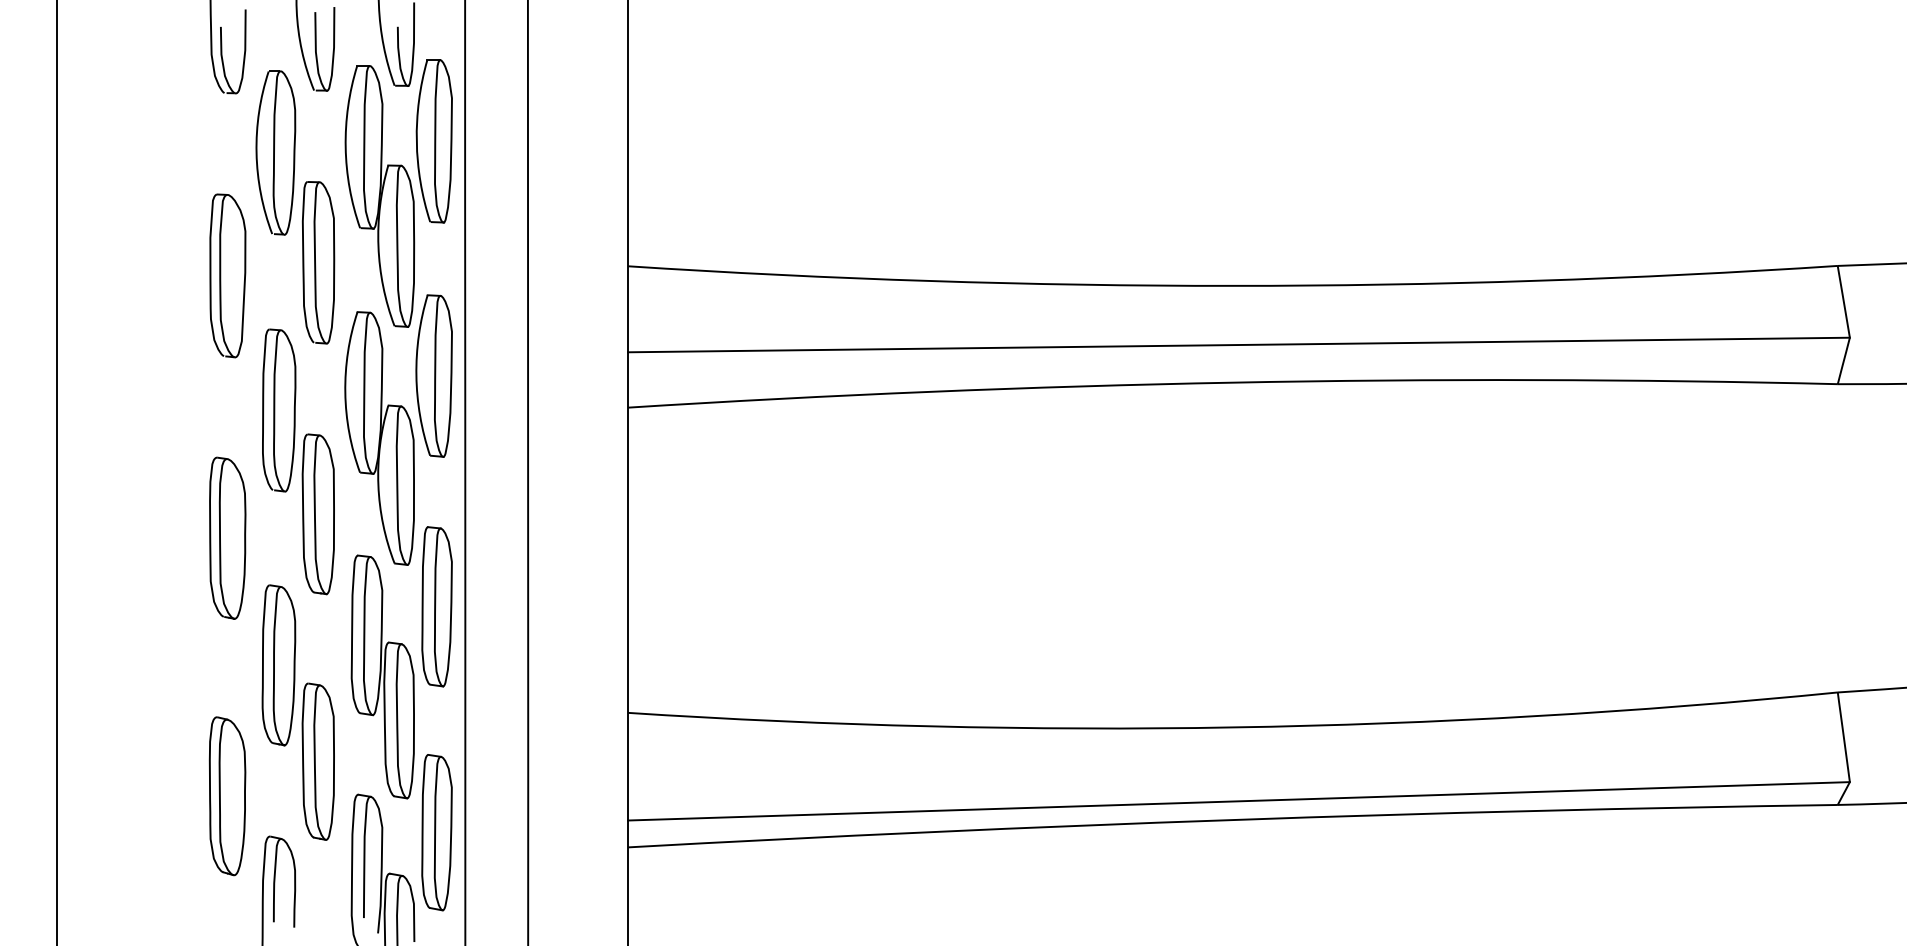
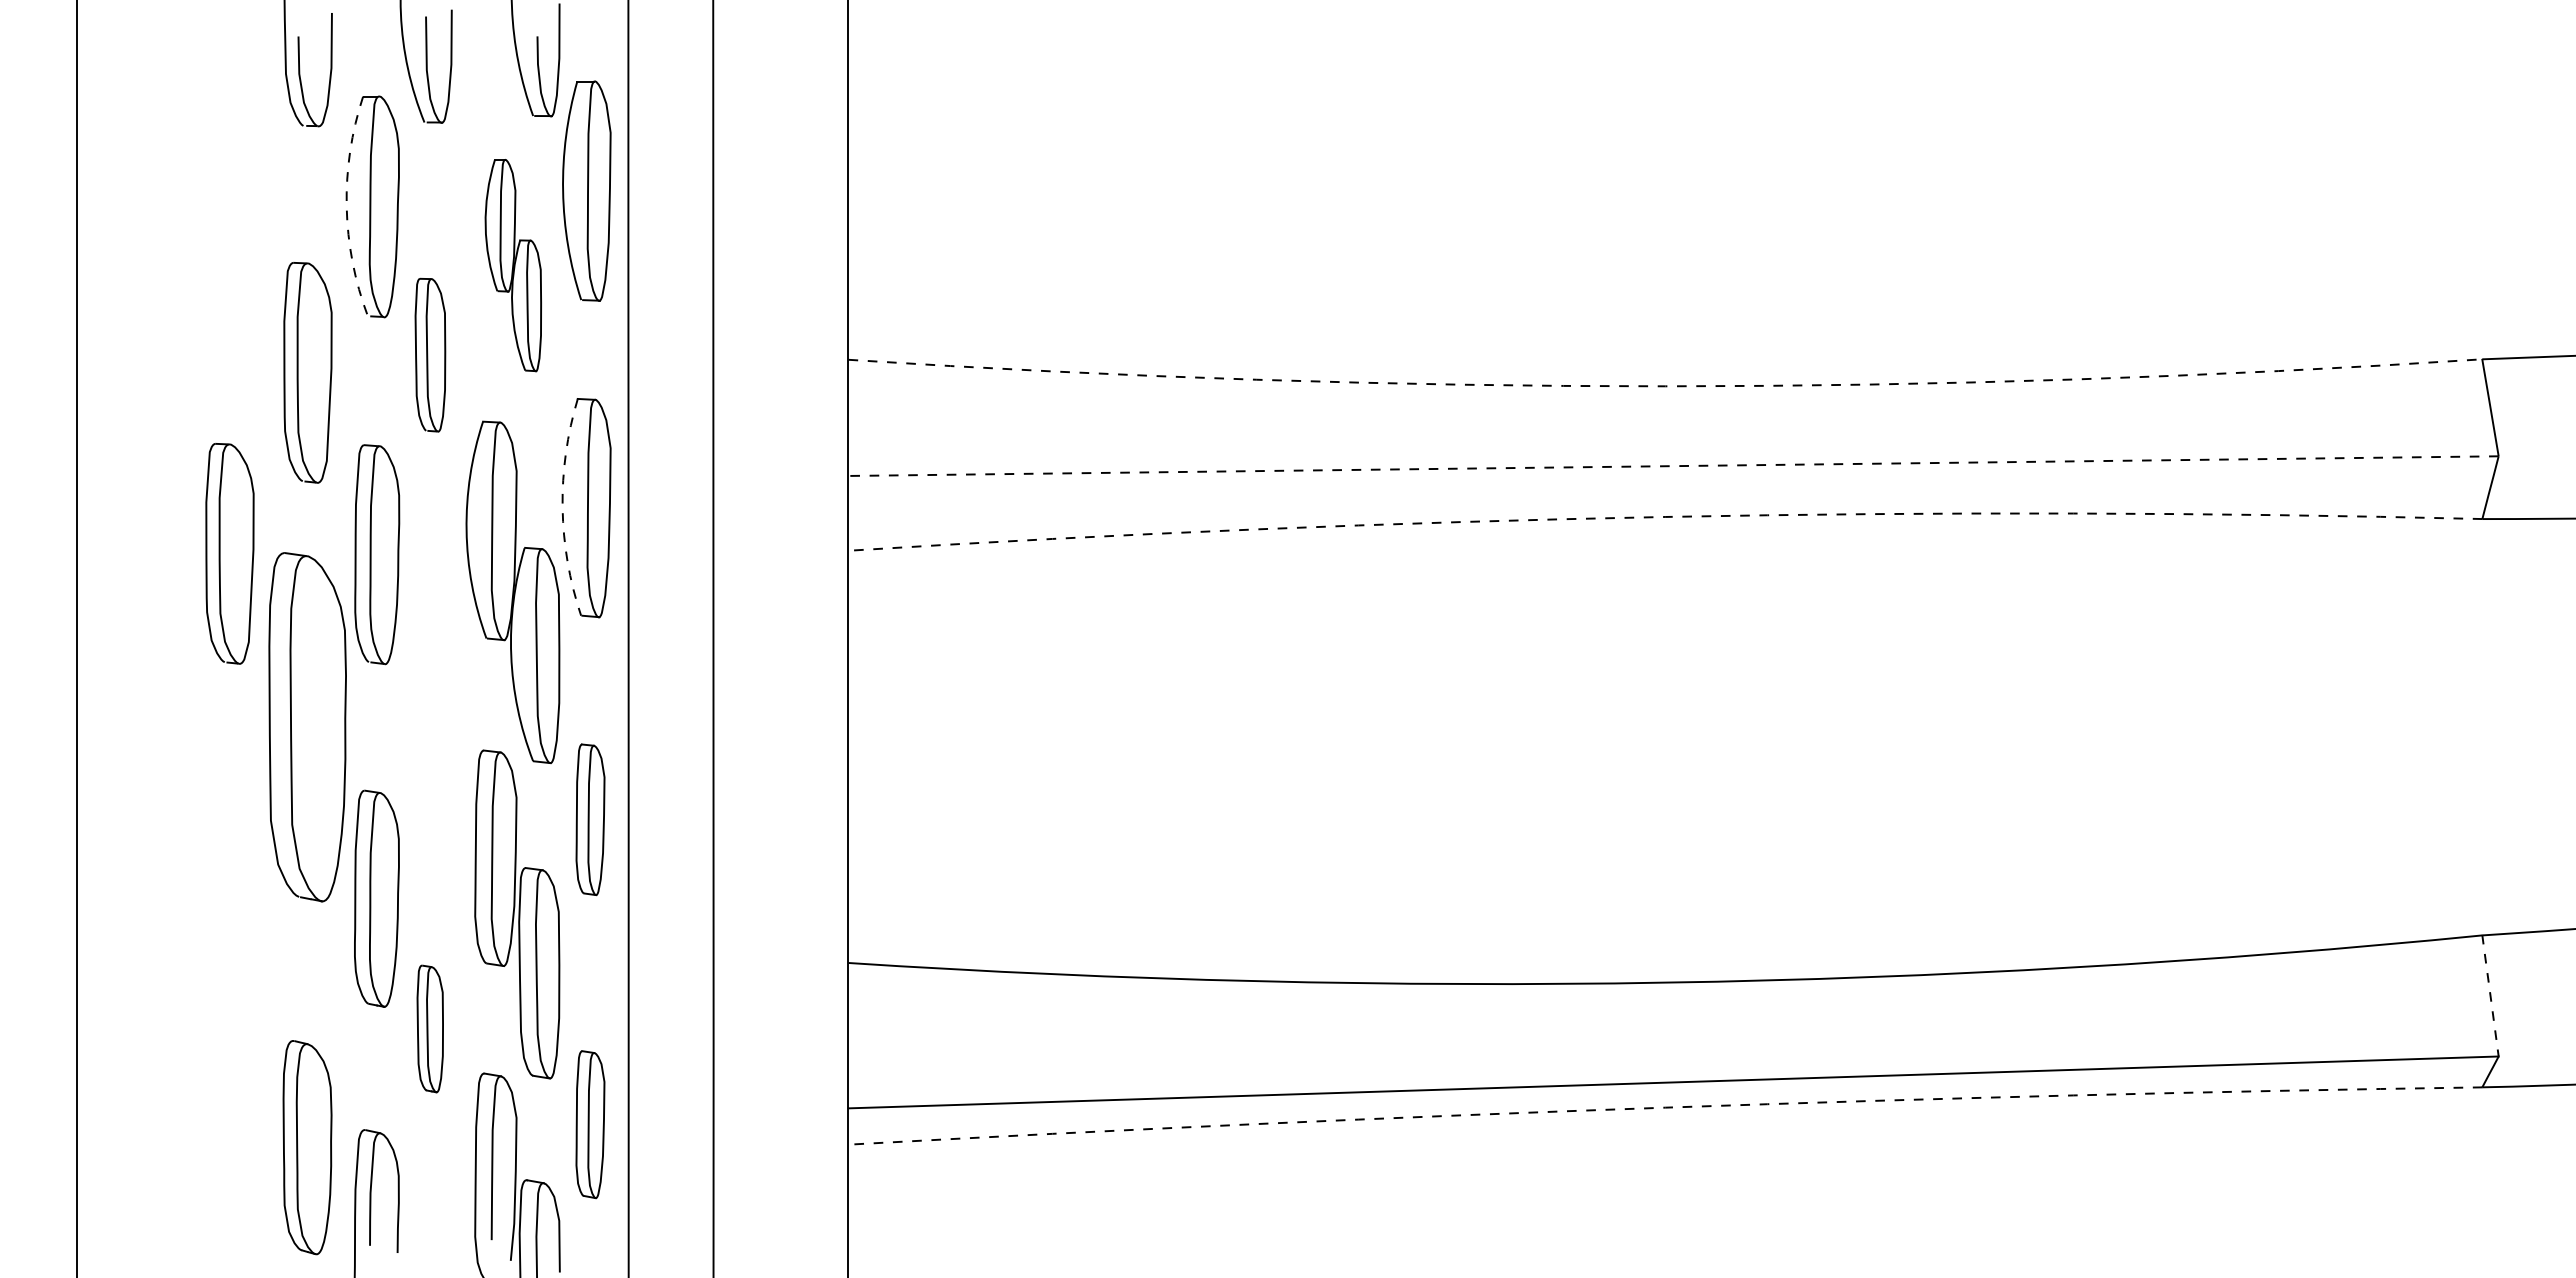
arc: (256, 152) -> (346, 206), solid -> dashed
part: (380, 196) -> (513, 265), size x0.6
part: (318, 263) -> (430, 355), size x0.7
arc: (1233, 286) -> (1665, 386), solid -> dashed
line: (1238, 345) -> (1673, 466), solid -> dashed
arc: (416, 375) -> (562, 507), solid -> dashed
arc: (1233, 382) -> (1665, 516), solid -> dashed
part: (169, 409) -> (229, 553), added
part: (318, 514) -> (430, 694), removed
part: (227, 537) -> (307, 726), size x1.6
part: (437, 606) -> (590, 819), size x0.7
line: (1843, 736) -> (2490, 994), solid -> dashed
part: (318, 761) -> (430, 1028), size x0.6
part: (227, 796) -> (307, 1147), moved
arc: (1233, 819) -> (1665, 1107), solid -> dashed
part: (437, 832) -> (590, 1124), size x0.7

